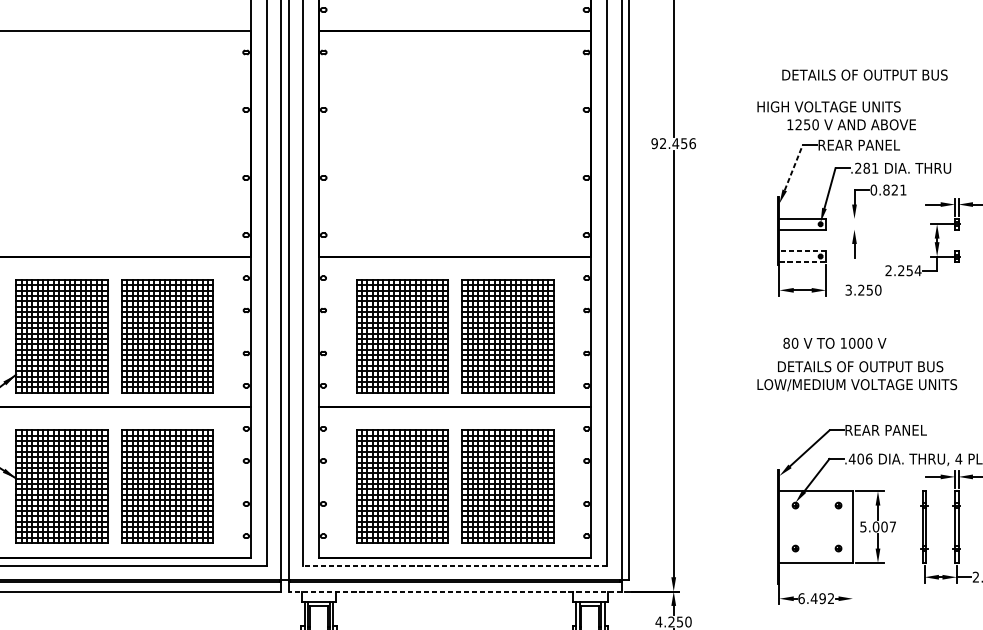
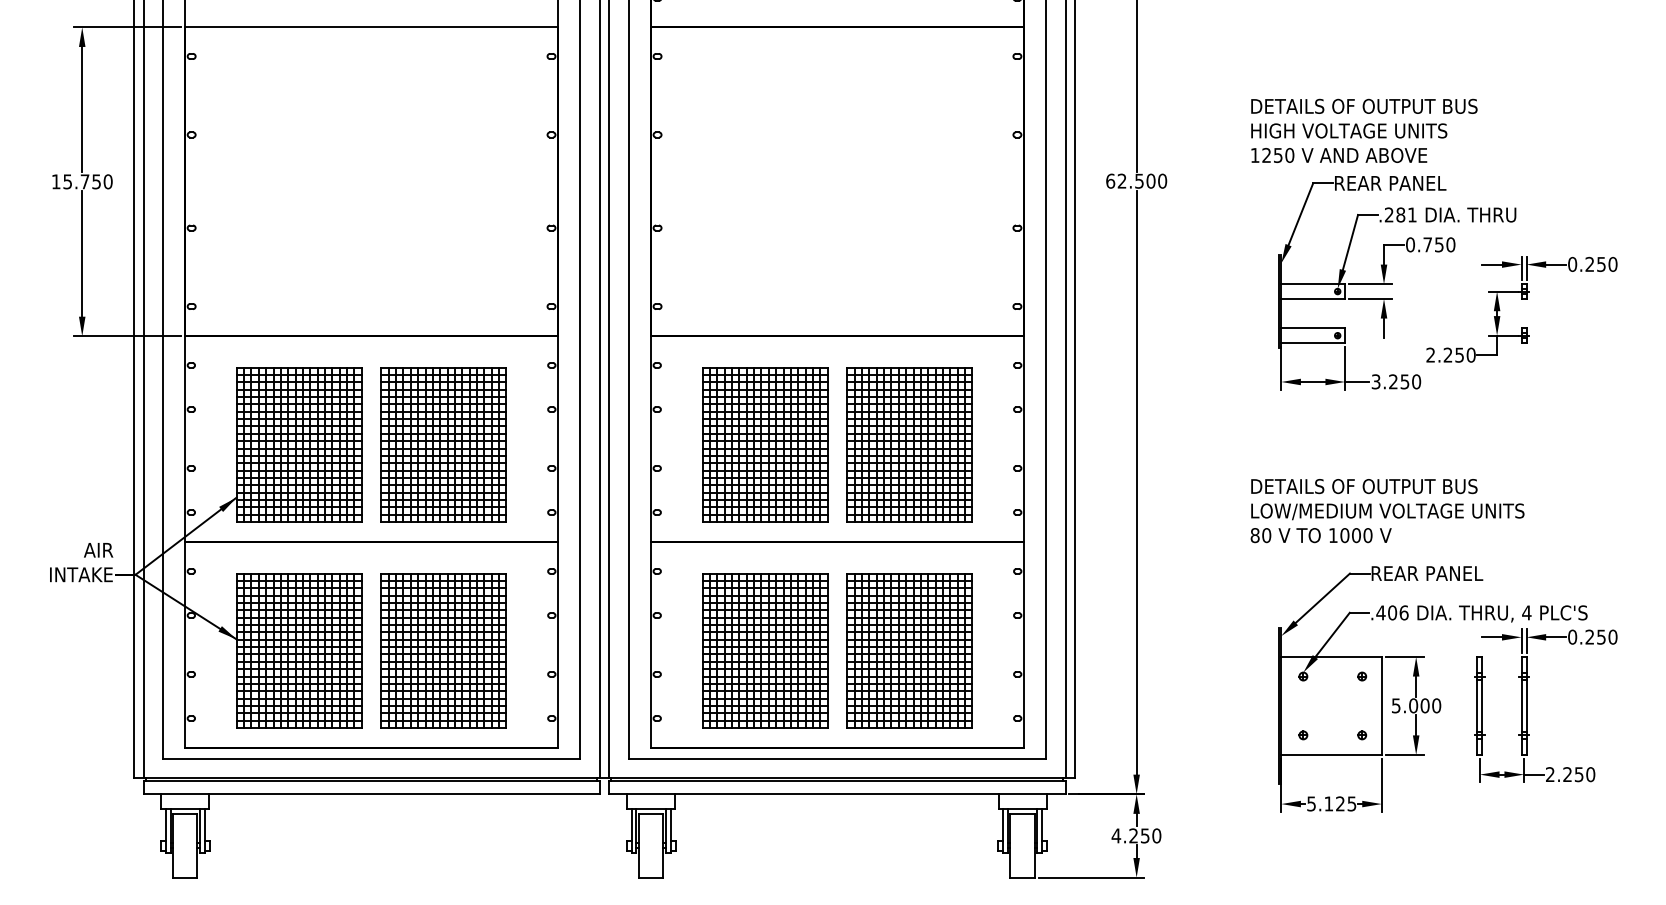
text: (865, 74) -> (1364, 105), moved
text: (851, 124) -> (1339, 155), moved
text: (673, 143) -> (1136, 180), 92.456 -> 62.500
line: (794, 167) -> (1301, 213), dashed -> solid
text: (895, 189) -> (1439, 244), 0.821 -> 0.750
line: (843, 219) -> (1369, 284), added
line: (843, 229) -> (1369, 298), added
line: (802, 251) -> (1313, 328), dashed -> solid
line: (802, 262) -> (1313, 343), dashed -> solid
text: (917, 270) -> (1470, 354), 2.254 -> 2.250
line: (835, 290) -> (1357, 382), added
text: (834, 343) -> (1320, 535), moved
text: (860, 366) -> (1364, 486), moved
text: (892, 526) -> (1436, 705), 5.007 -> 5.000
line: (454, 565) -> (836, 758), dashed -> solid
line: (852, 584) -> (1381, 784), added
line: (454, 591) -> (836, 794), dashed -> solid
text: (816, 598) -> (1331, 803), 6.492 -> 5.125

